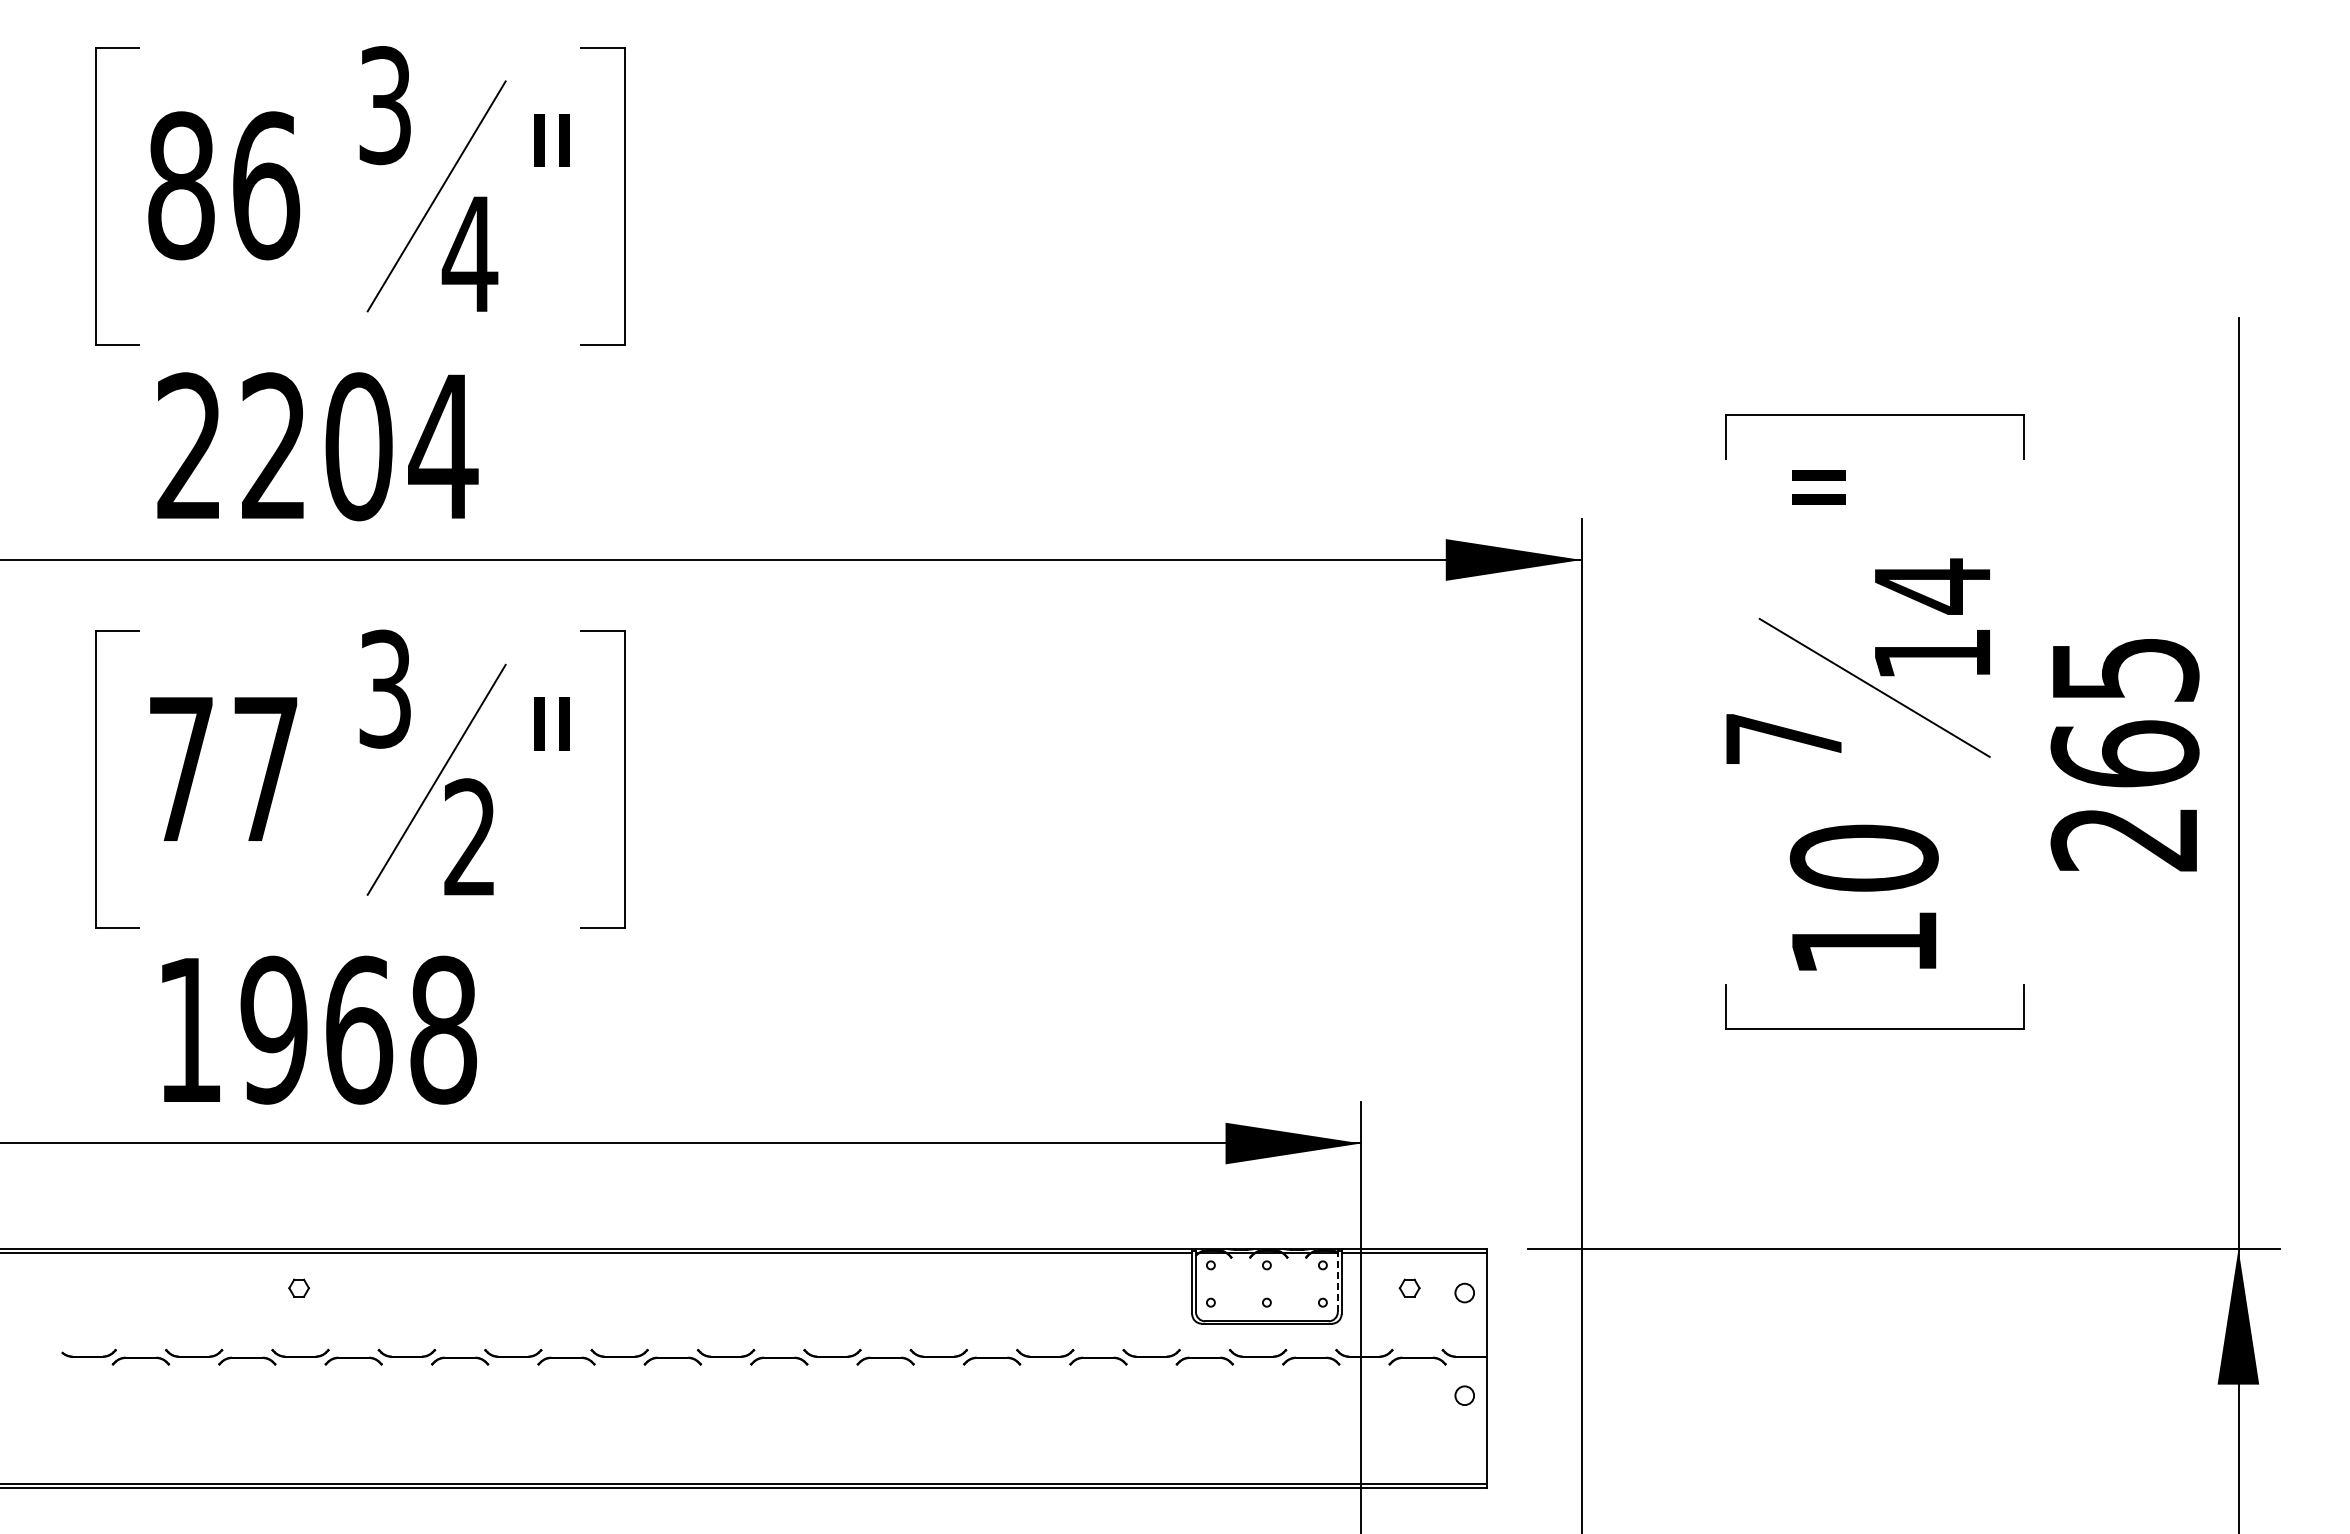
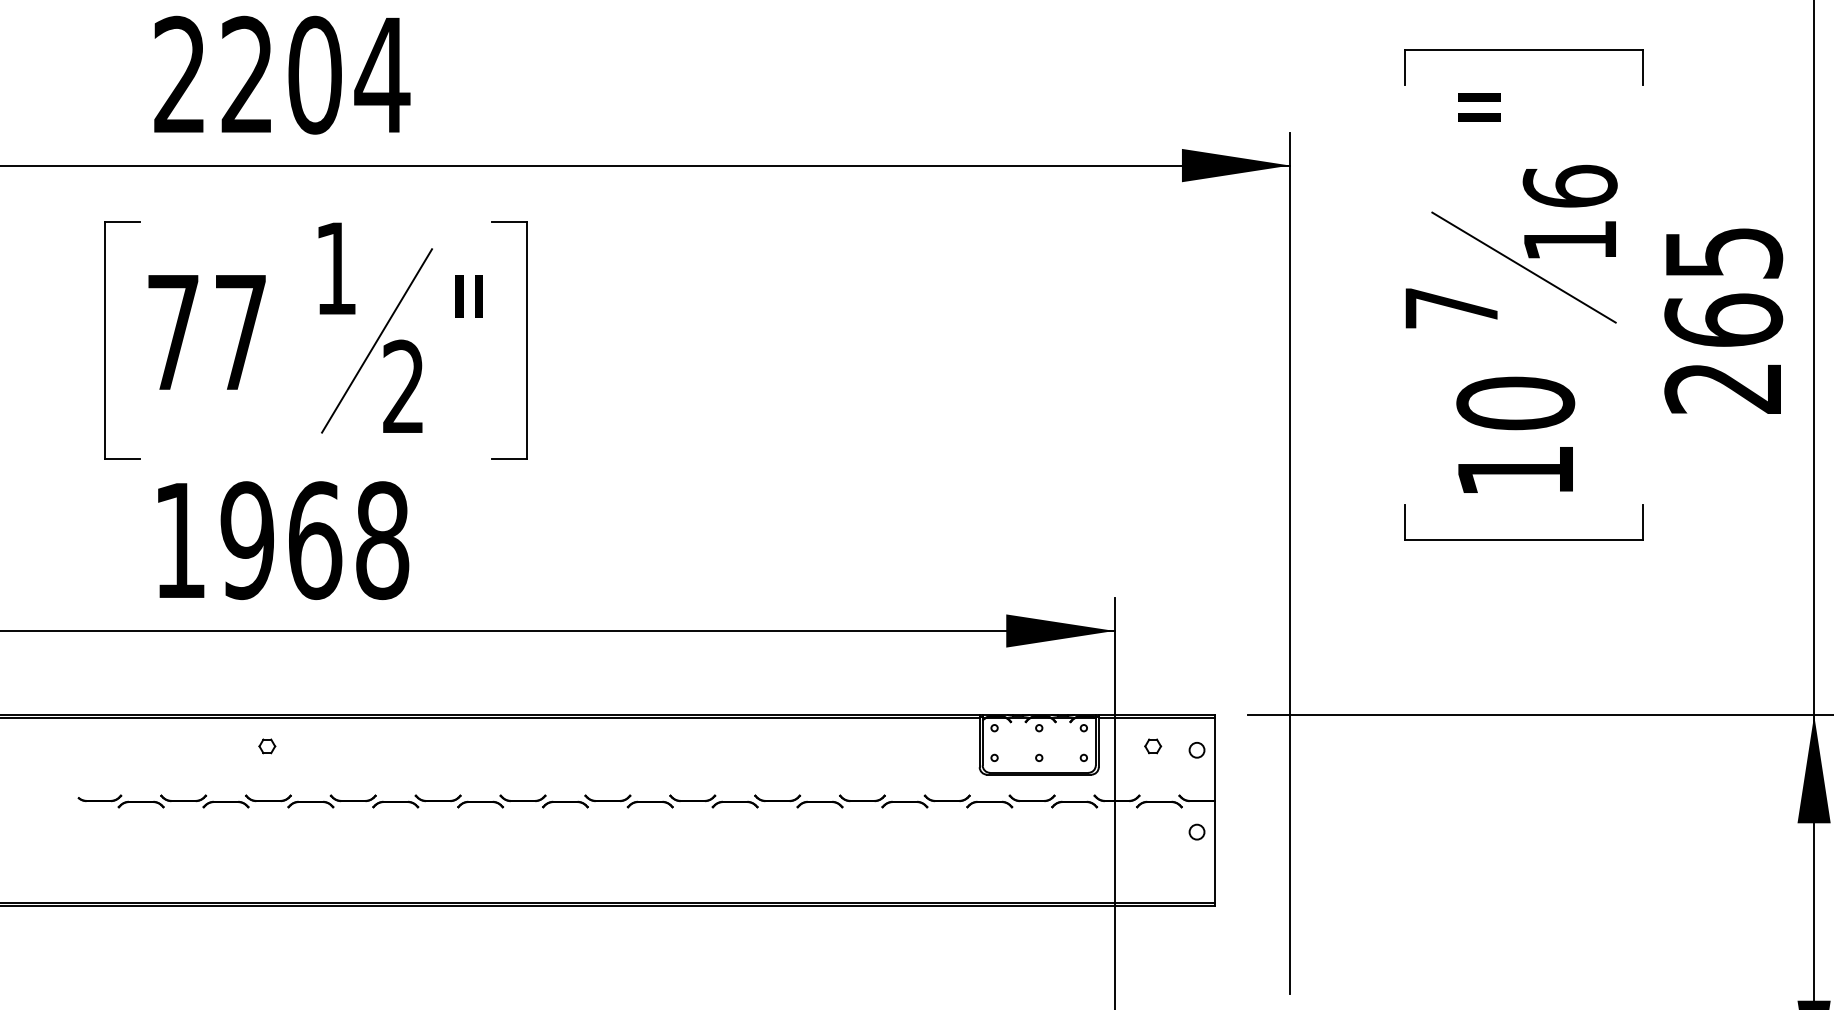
text: (1932, 586) -> (1570, 186), 14 -> 16
text: (384, 688) -> (335, 268), 3 -> 1
line: (1337, 1282) -> (1095, 741), dashed -> solid

